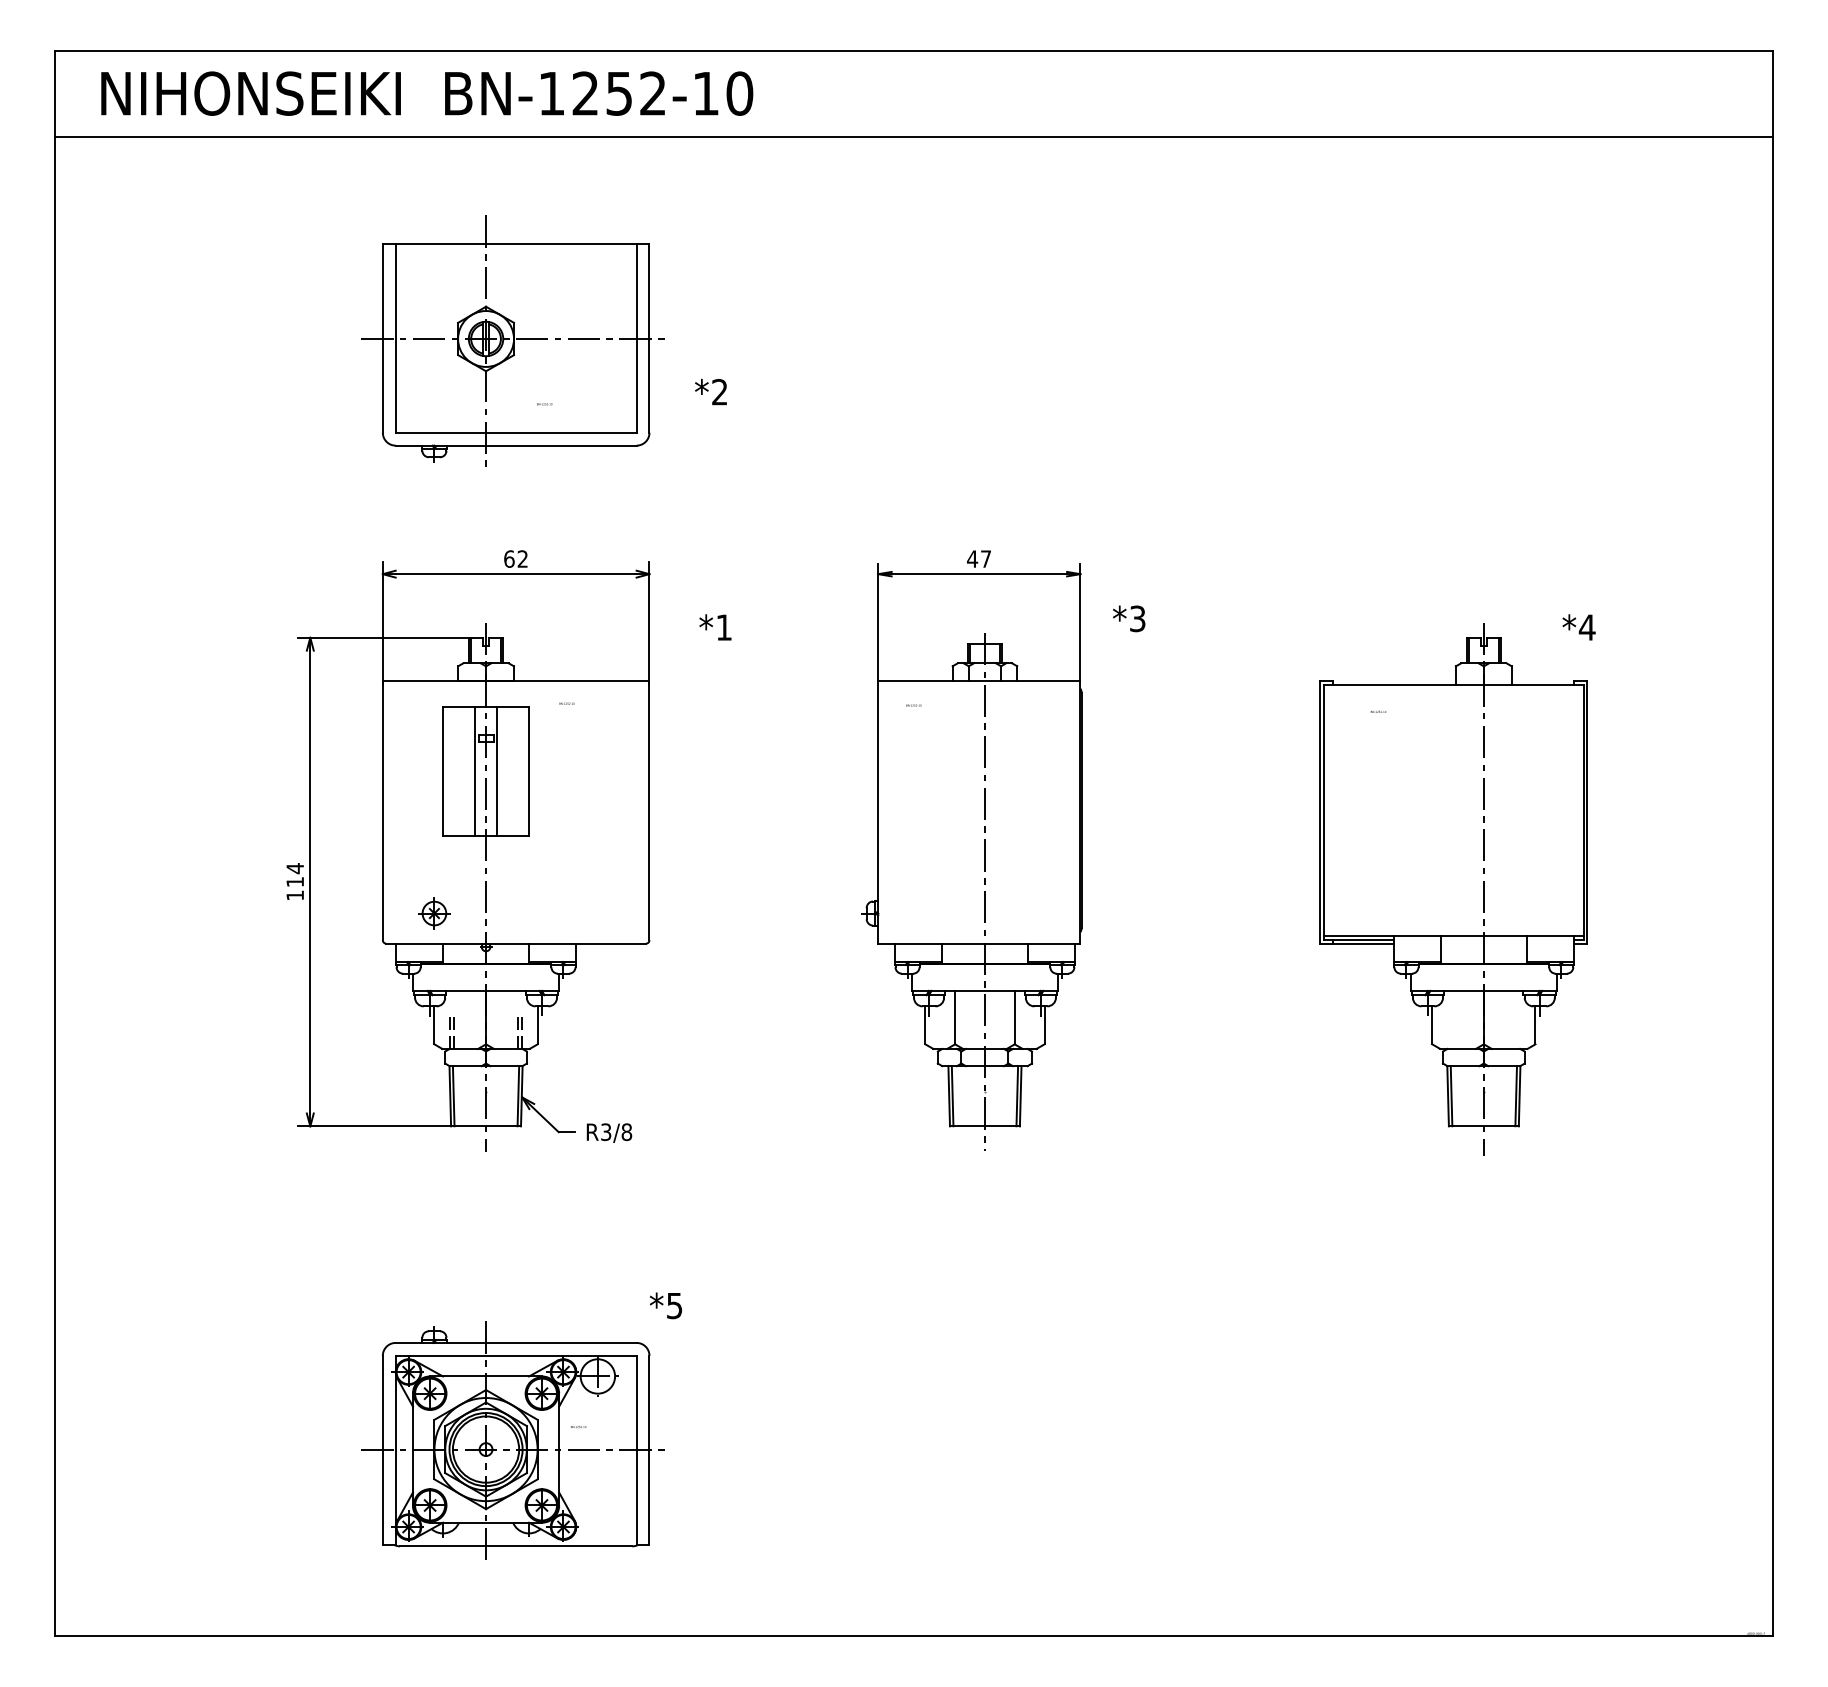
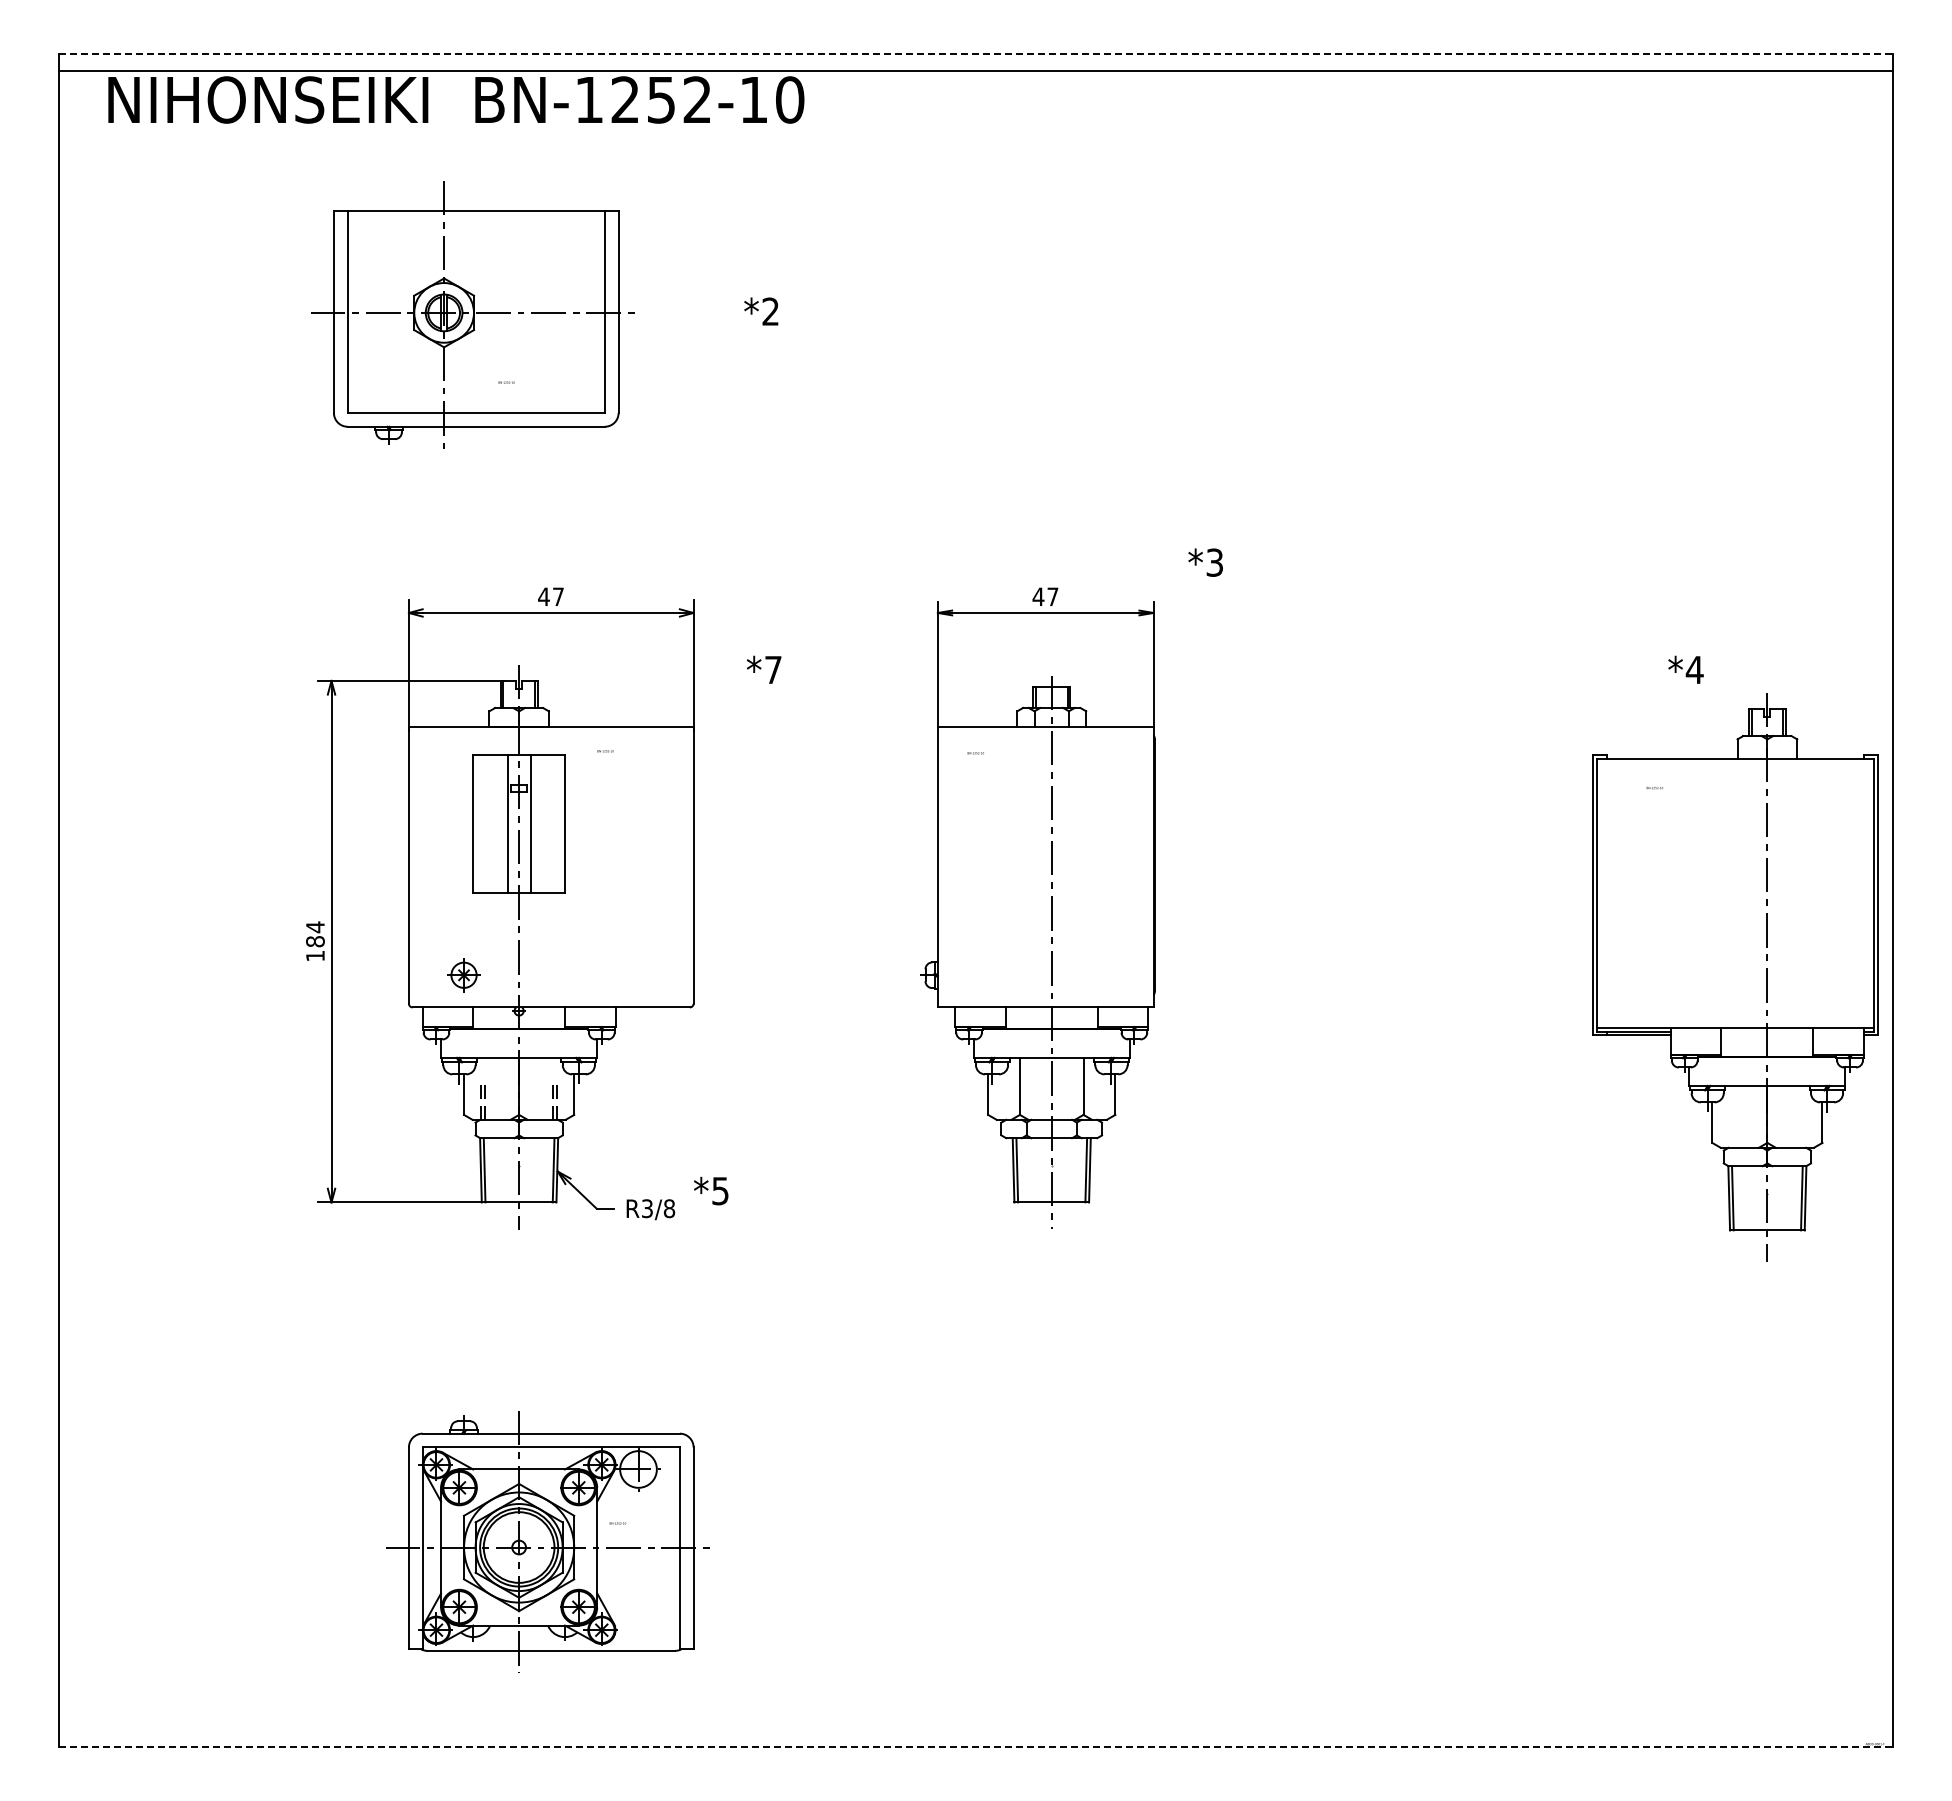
line: (914, 51) -> (976, 54), solid -> dashed
line: (913, 136) -> (975, 70), moved
part: (512, 341) -> (472, 315), moved
text: (711, 392) -> (761, 311), moved
text: (515, 558) -> (550, 596), 62 -> 47
text: (1128, 618) -> (1205, 562), moved
text: (724, 627) -> (773, 669), *1 -> *7
text: (295, 881) -> (315, 941), 114 -> 184
part: (1454, 889) -> (1735, 977), moved
text: (666, 1305) -> (711, 1190), moved
line: (914, 1635) -> (976, 1746), solid -> dashed

